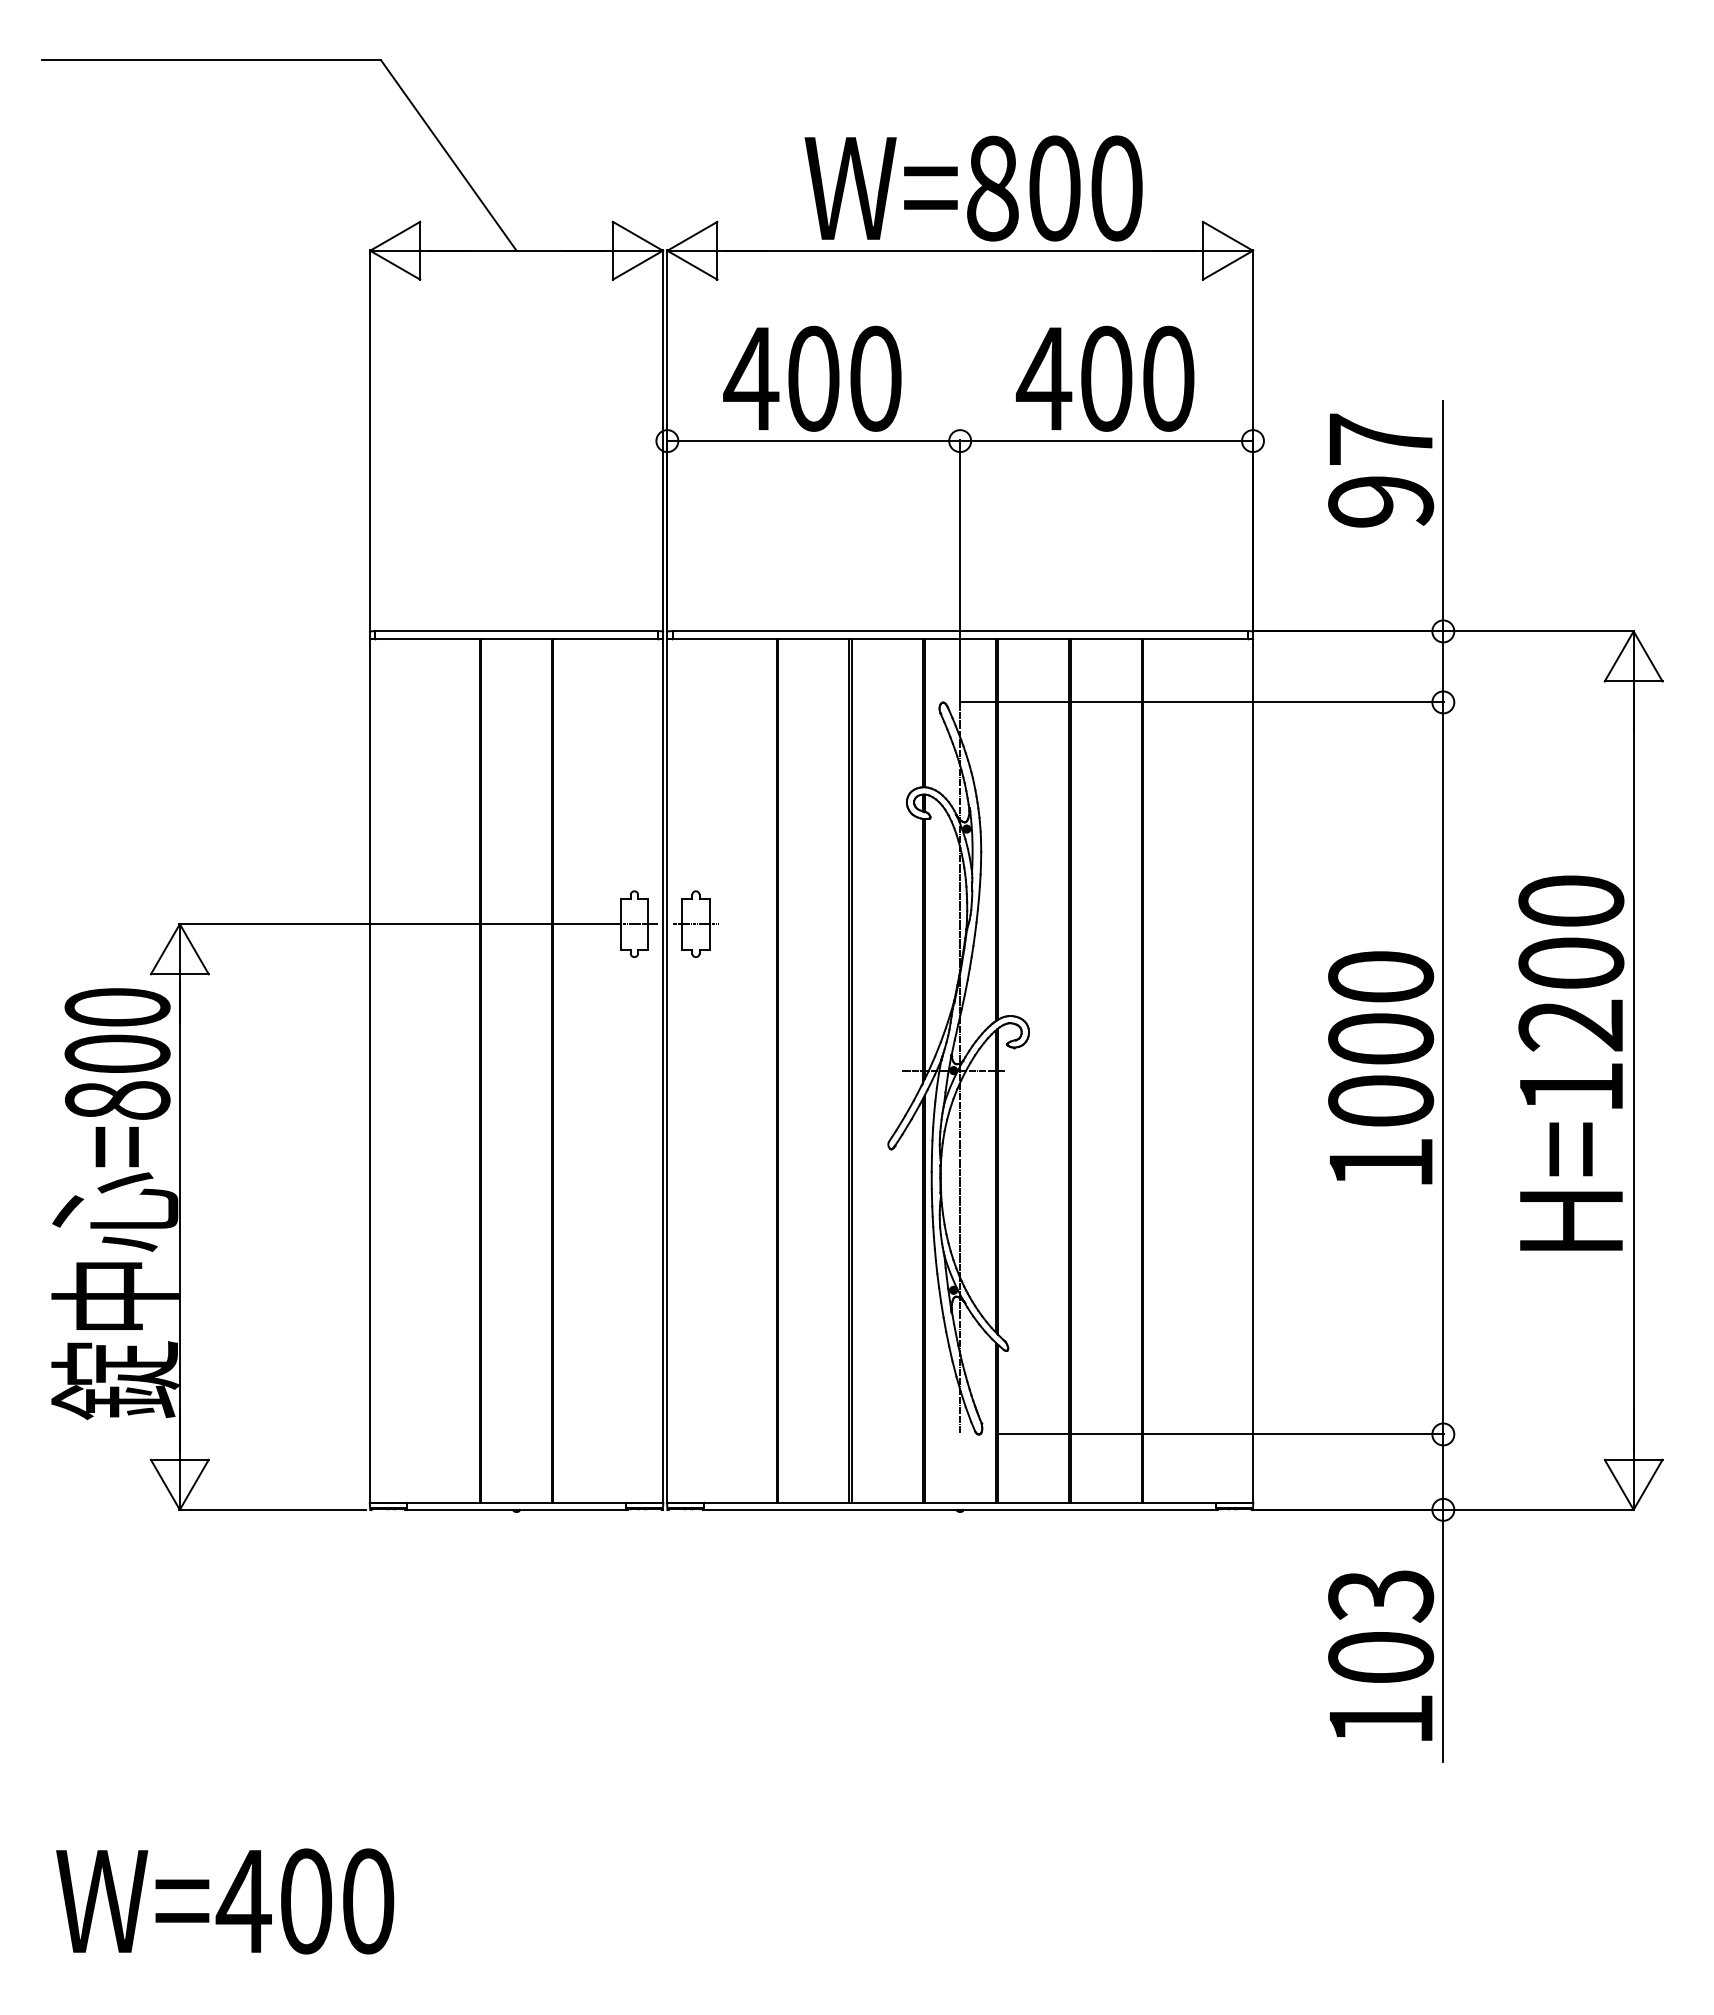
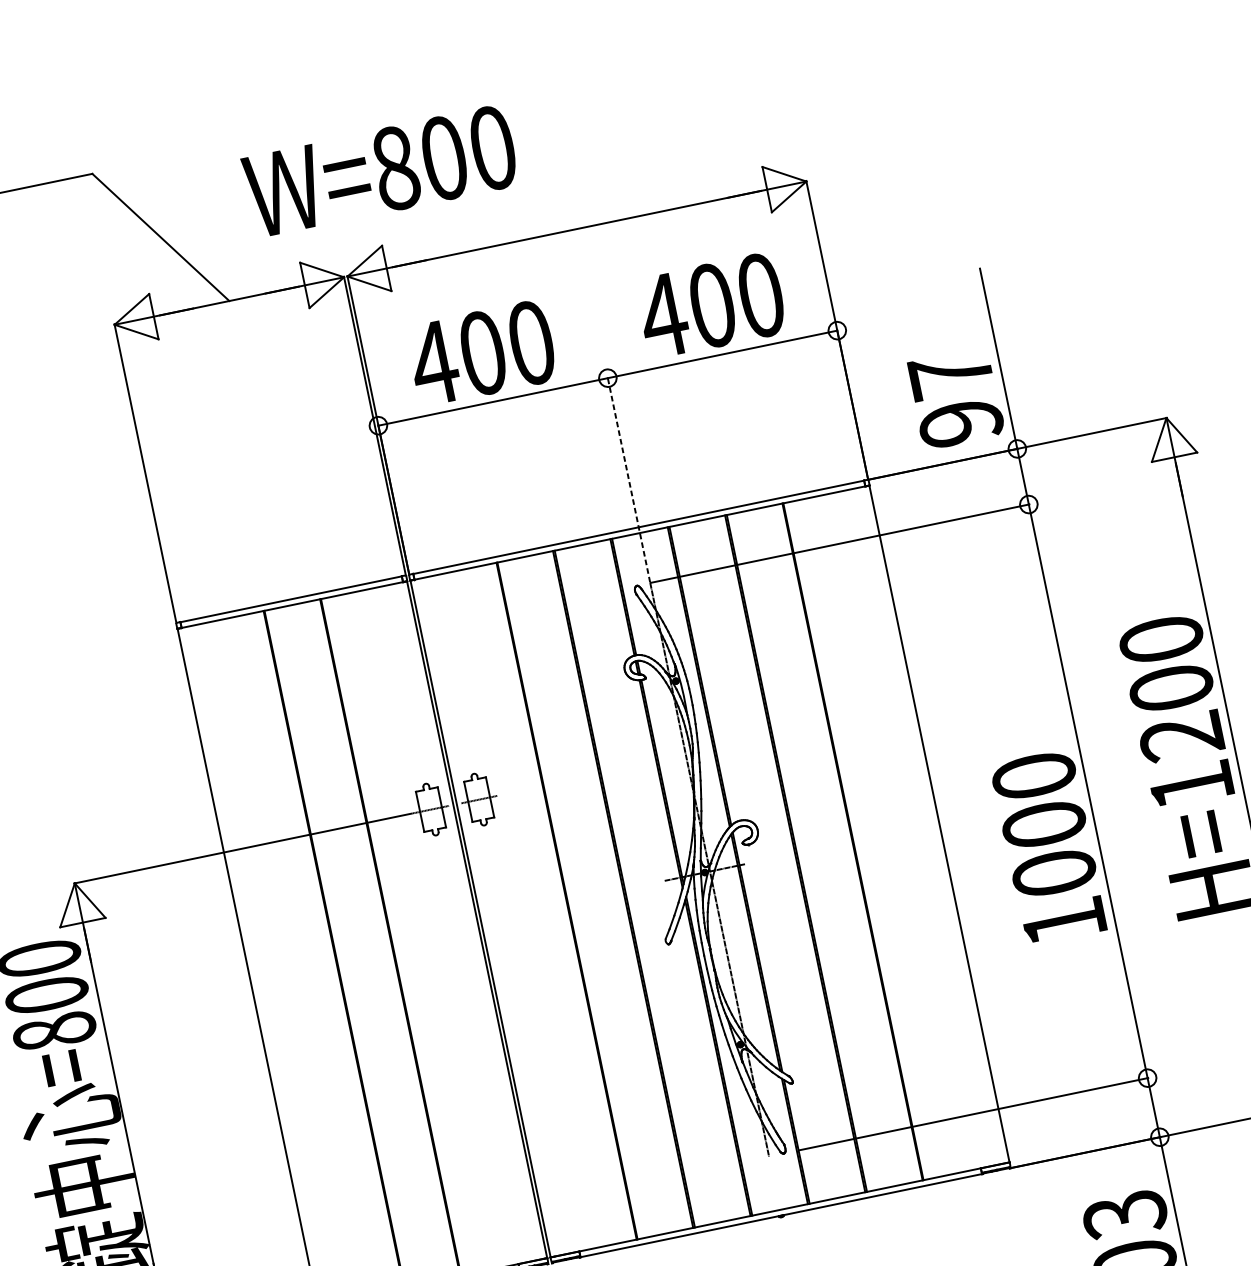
text: (973, 188) -> (380, 171), moved
text: (1381, 470) -> (956, 398), moved
line: (960, 571) -> (629, 480), solid -> dashed
text: (1381, 1067) -> (1049, 846), moved

